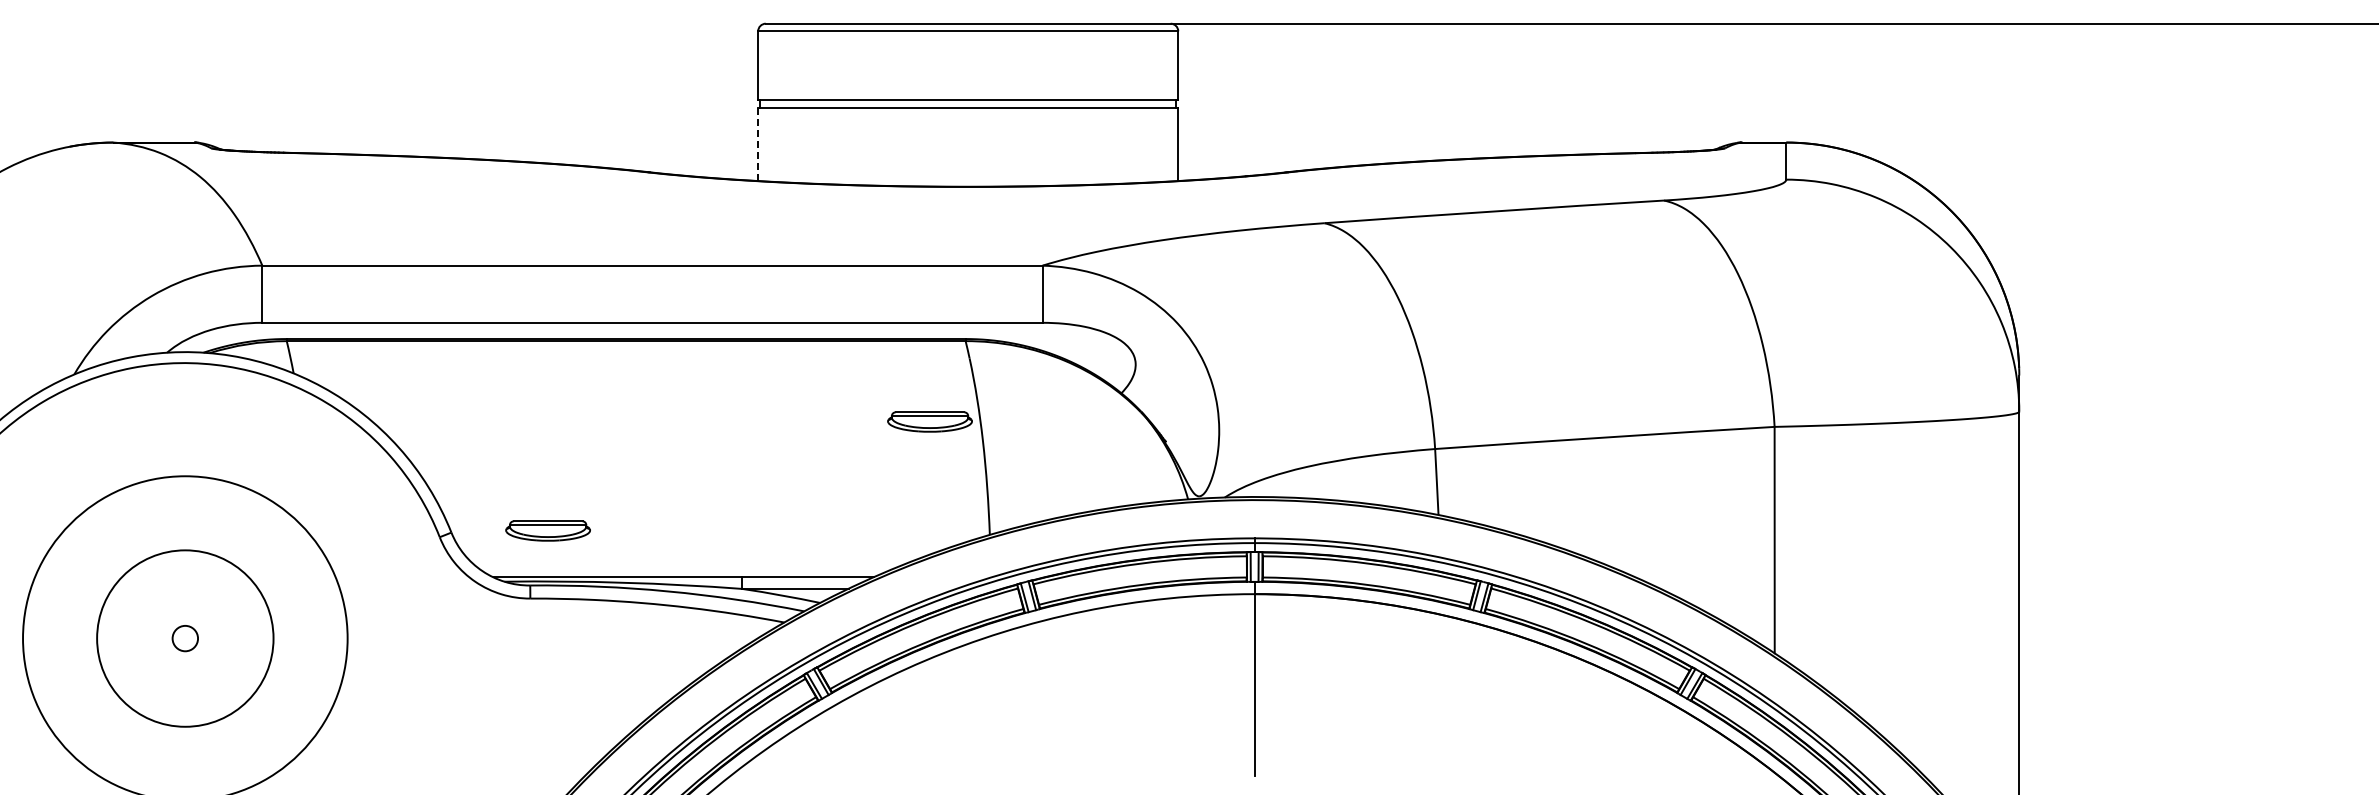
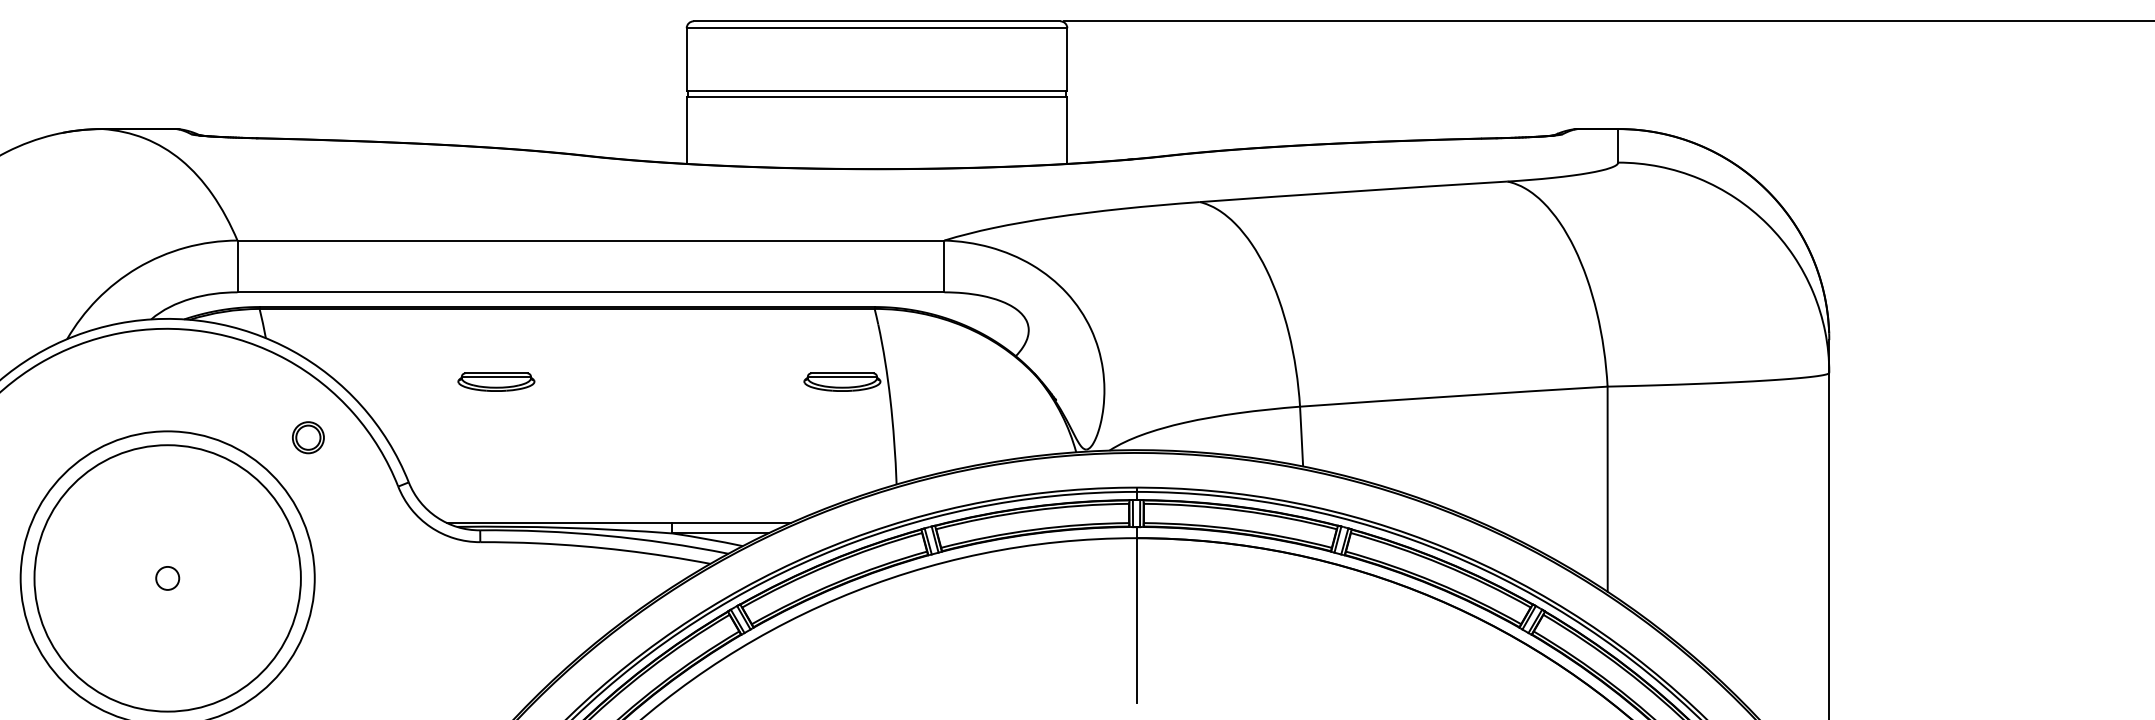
line: (758, 144) -> (687, 130), dashed -> solid
part: (340, 483) -> (308, 437), added
part: (547, 530) -> (495, 381), moved
circle: (185, 638) -> (167, 578), size x1.67

